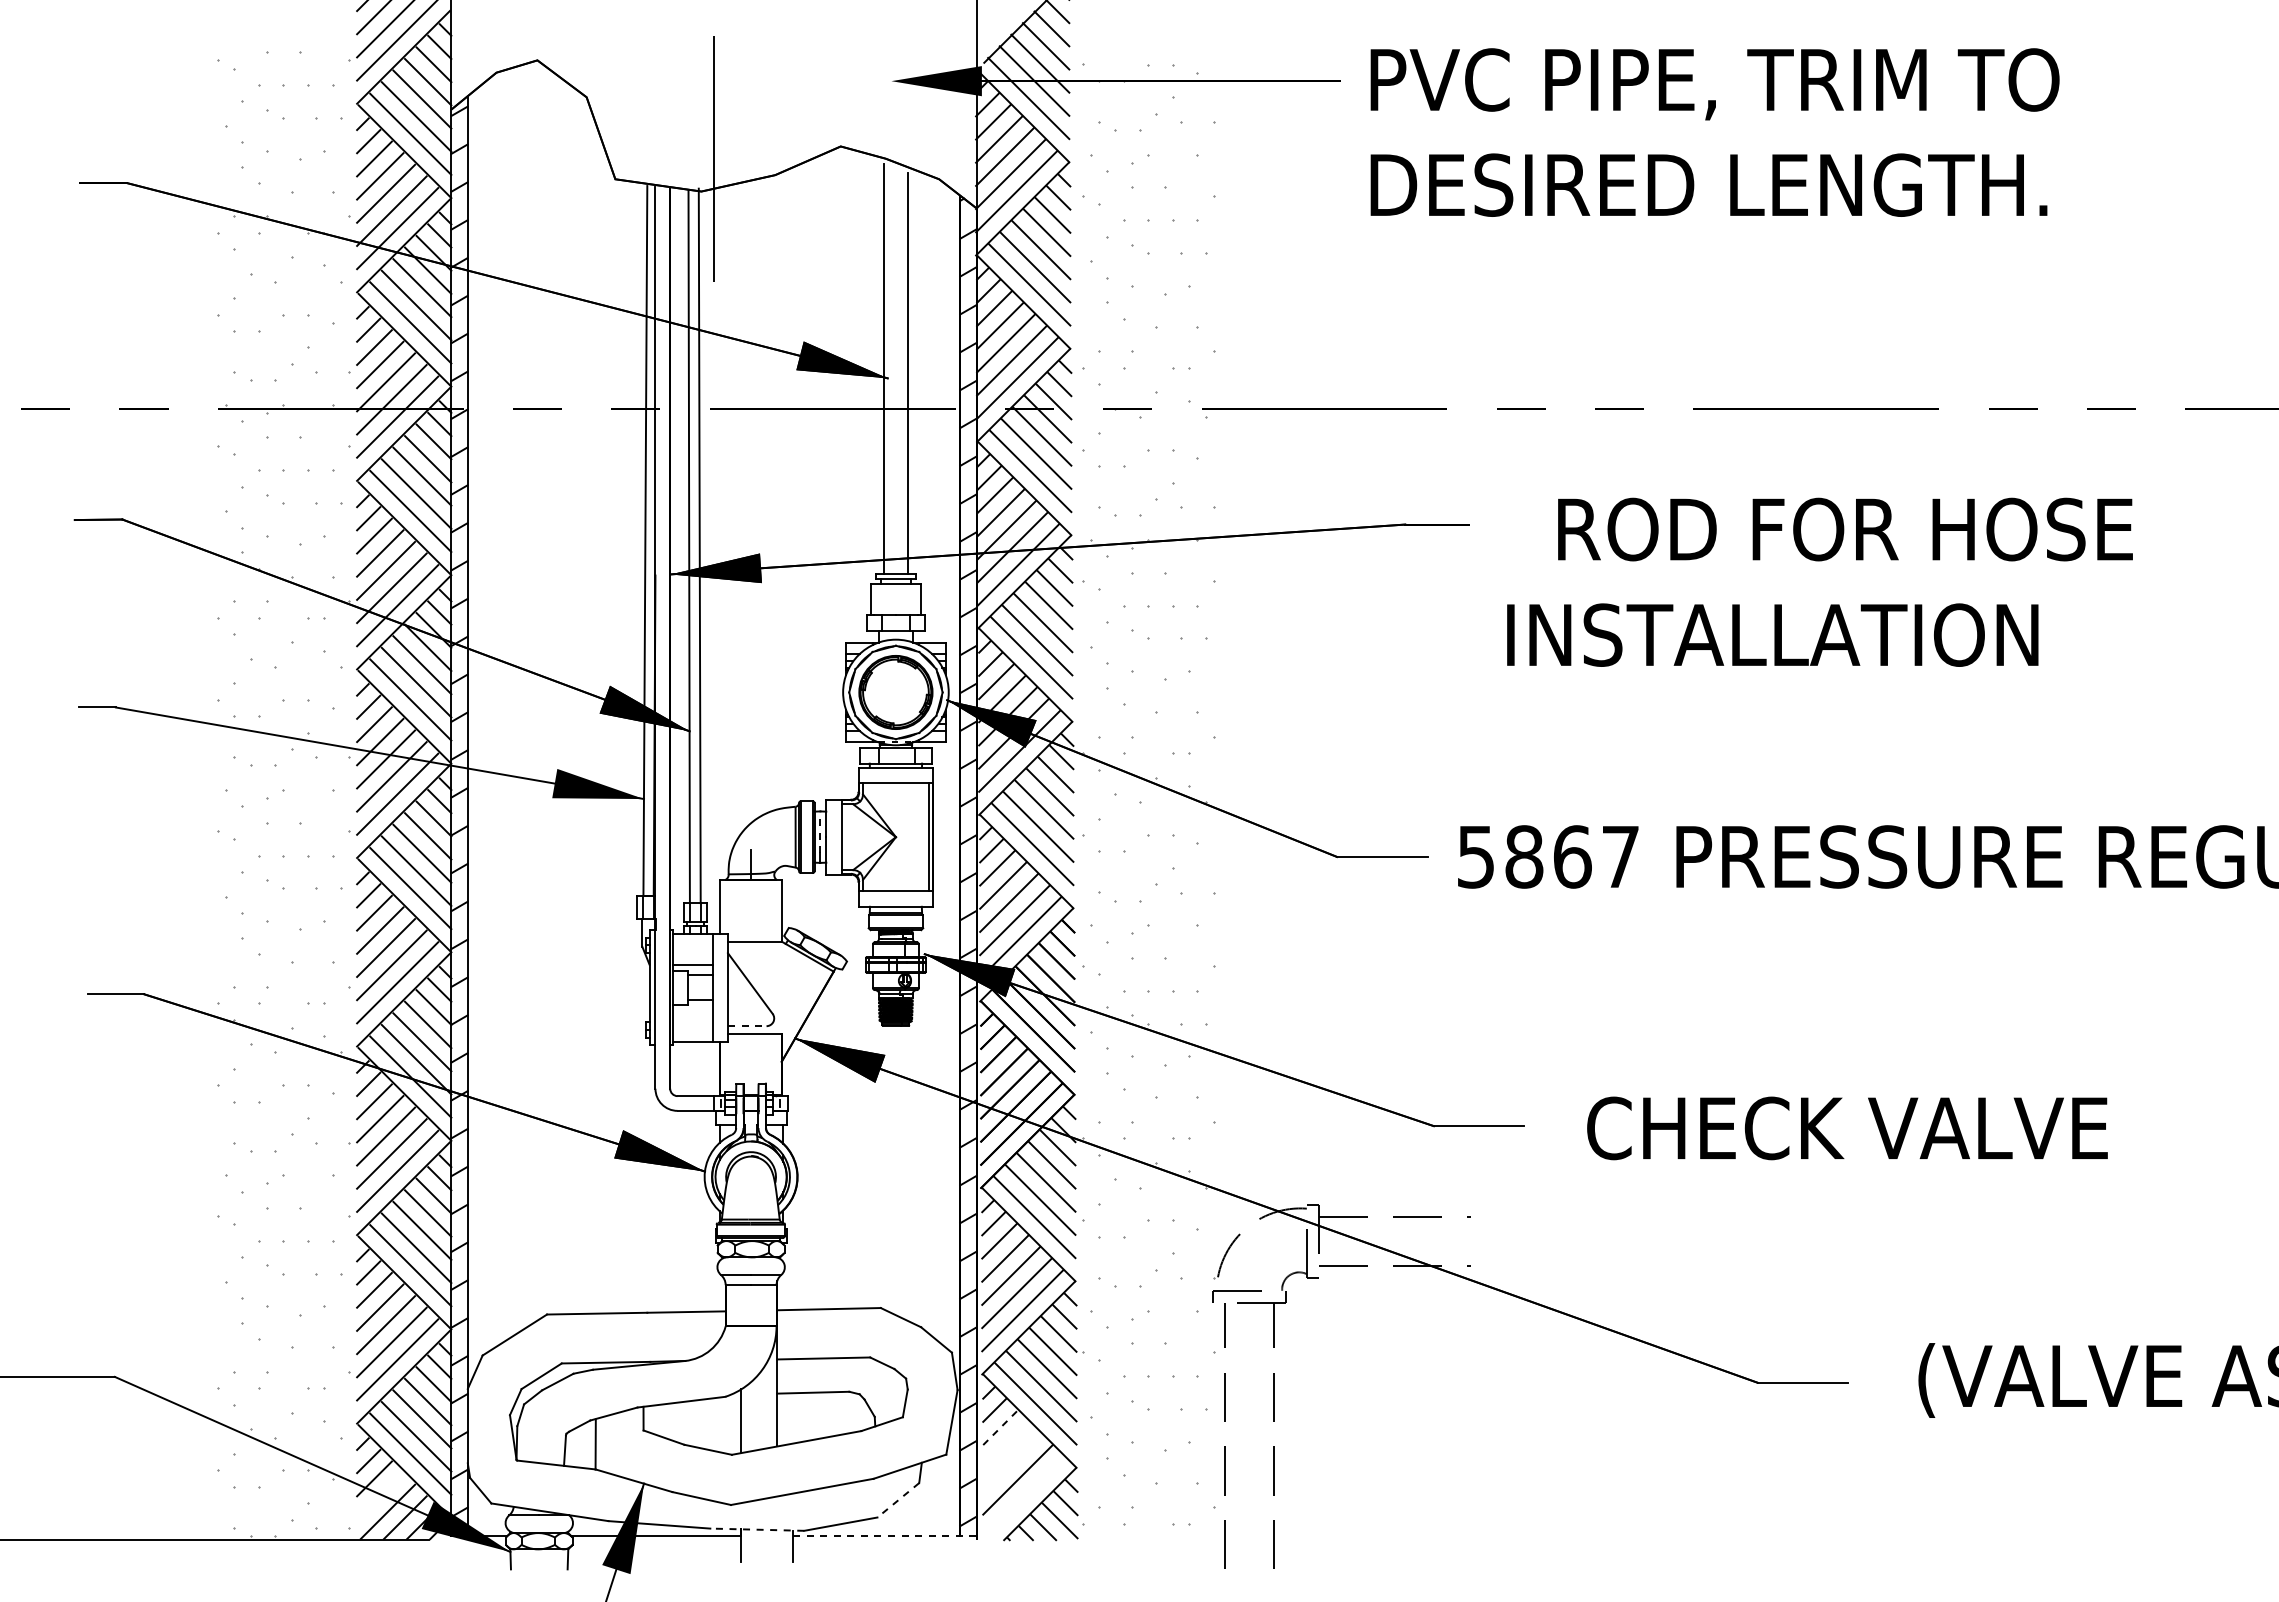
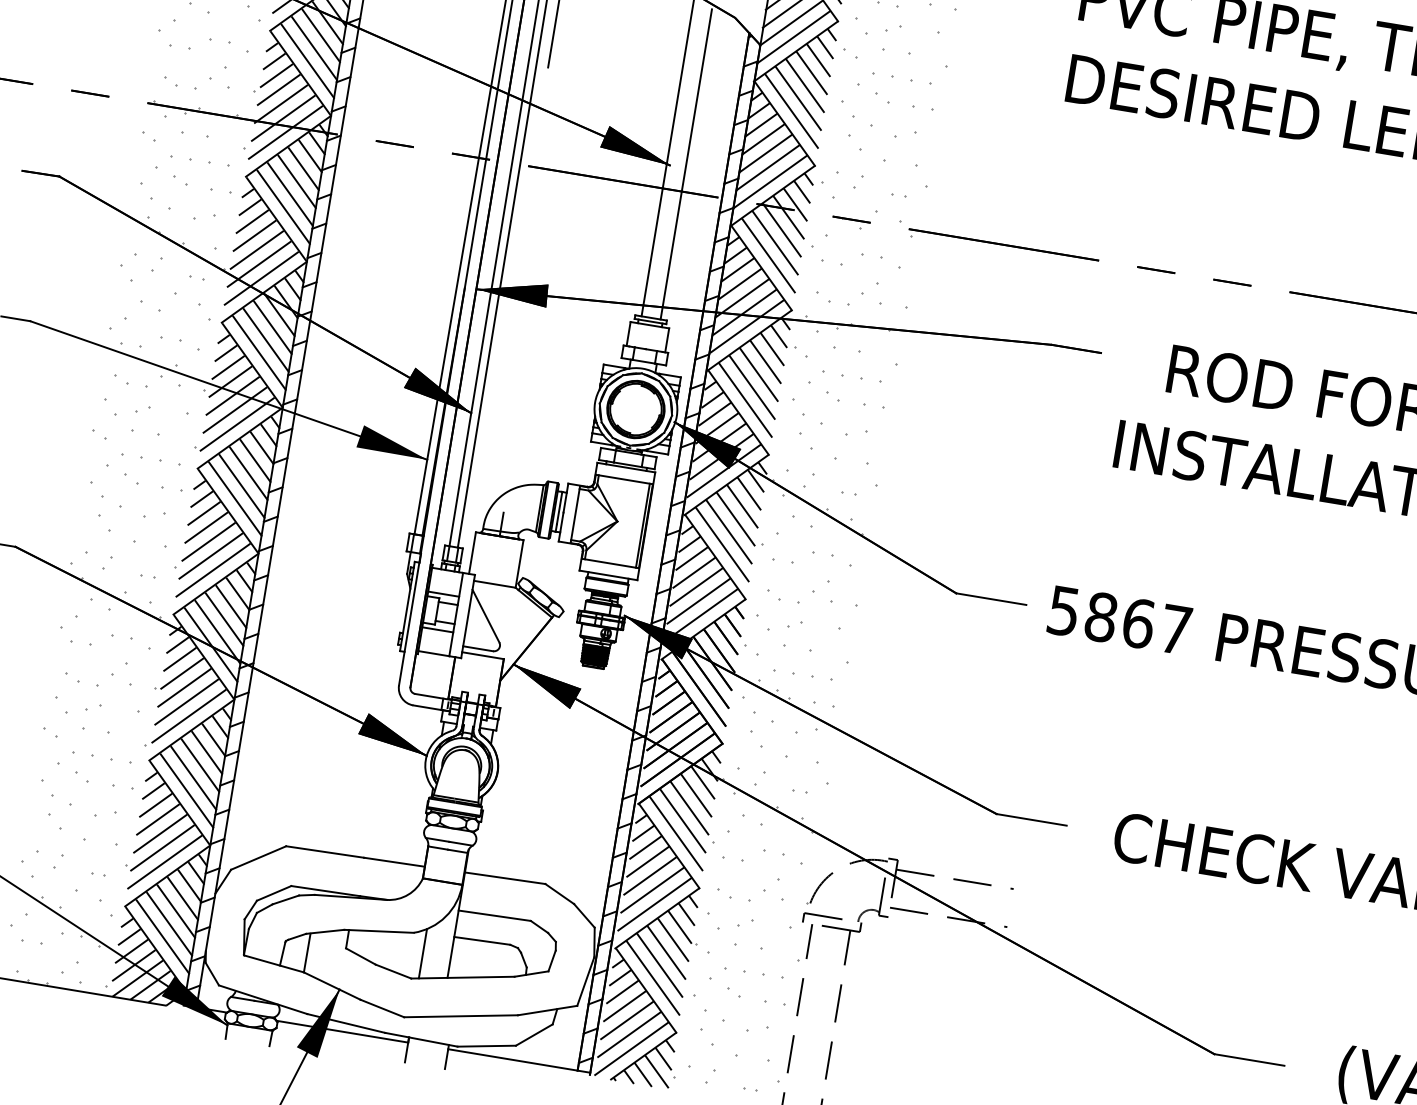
line: (820, 832) -> (559, 508), dashed -> solid
line: (692, 1010) -> (437, 629), added
line: (747, 1026) -> (478, 649), dashed -> solid
line: (1000, 1427) -> (622, 991), dashed -> solid
line: (1006, 1444) -> (625, 1005), added
line: (1012, 1462) -> (627, 1020), added
line: (380, 1496) -> (133, 965), added
line: (1023, 1496) -> (631, 1048), added
line: (897, 1500) -> (533, 1035), dashed -> solid
line: (757, 1529) -> (421, 1039), dashed -> solid
line: (884, 1536) -> (518, 1061), dashed -> solid

